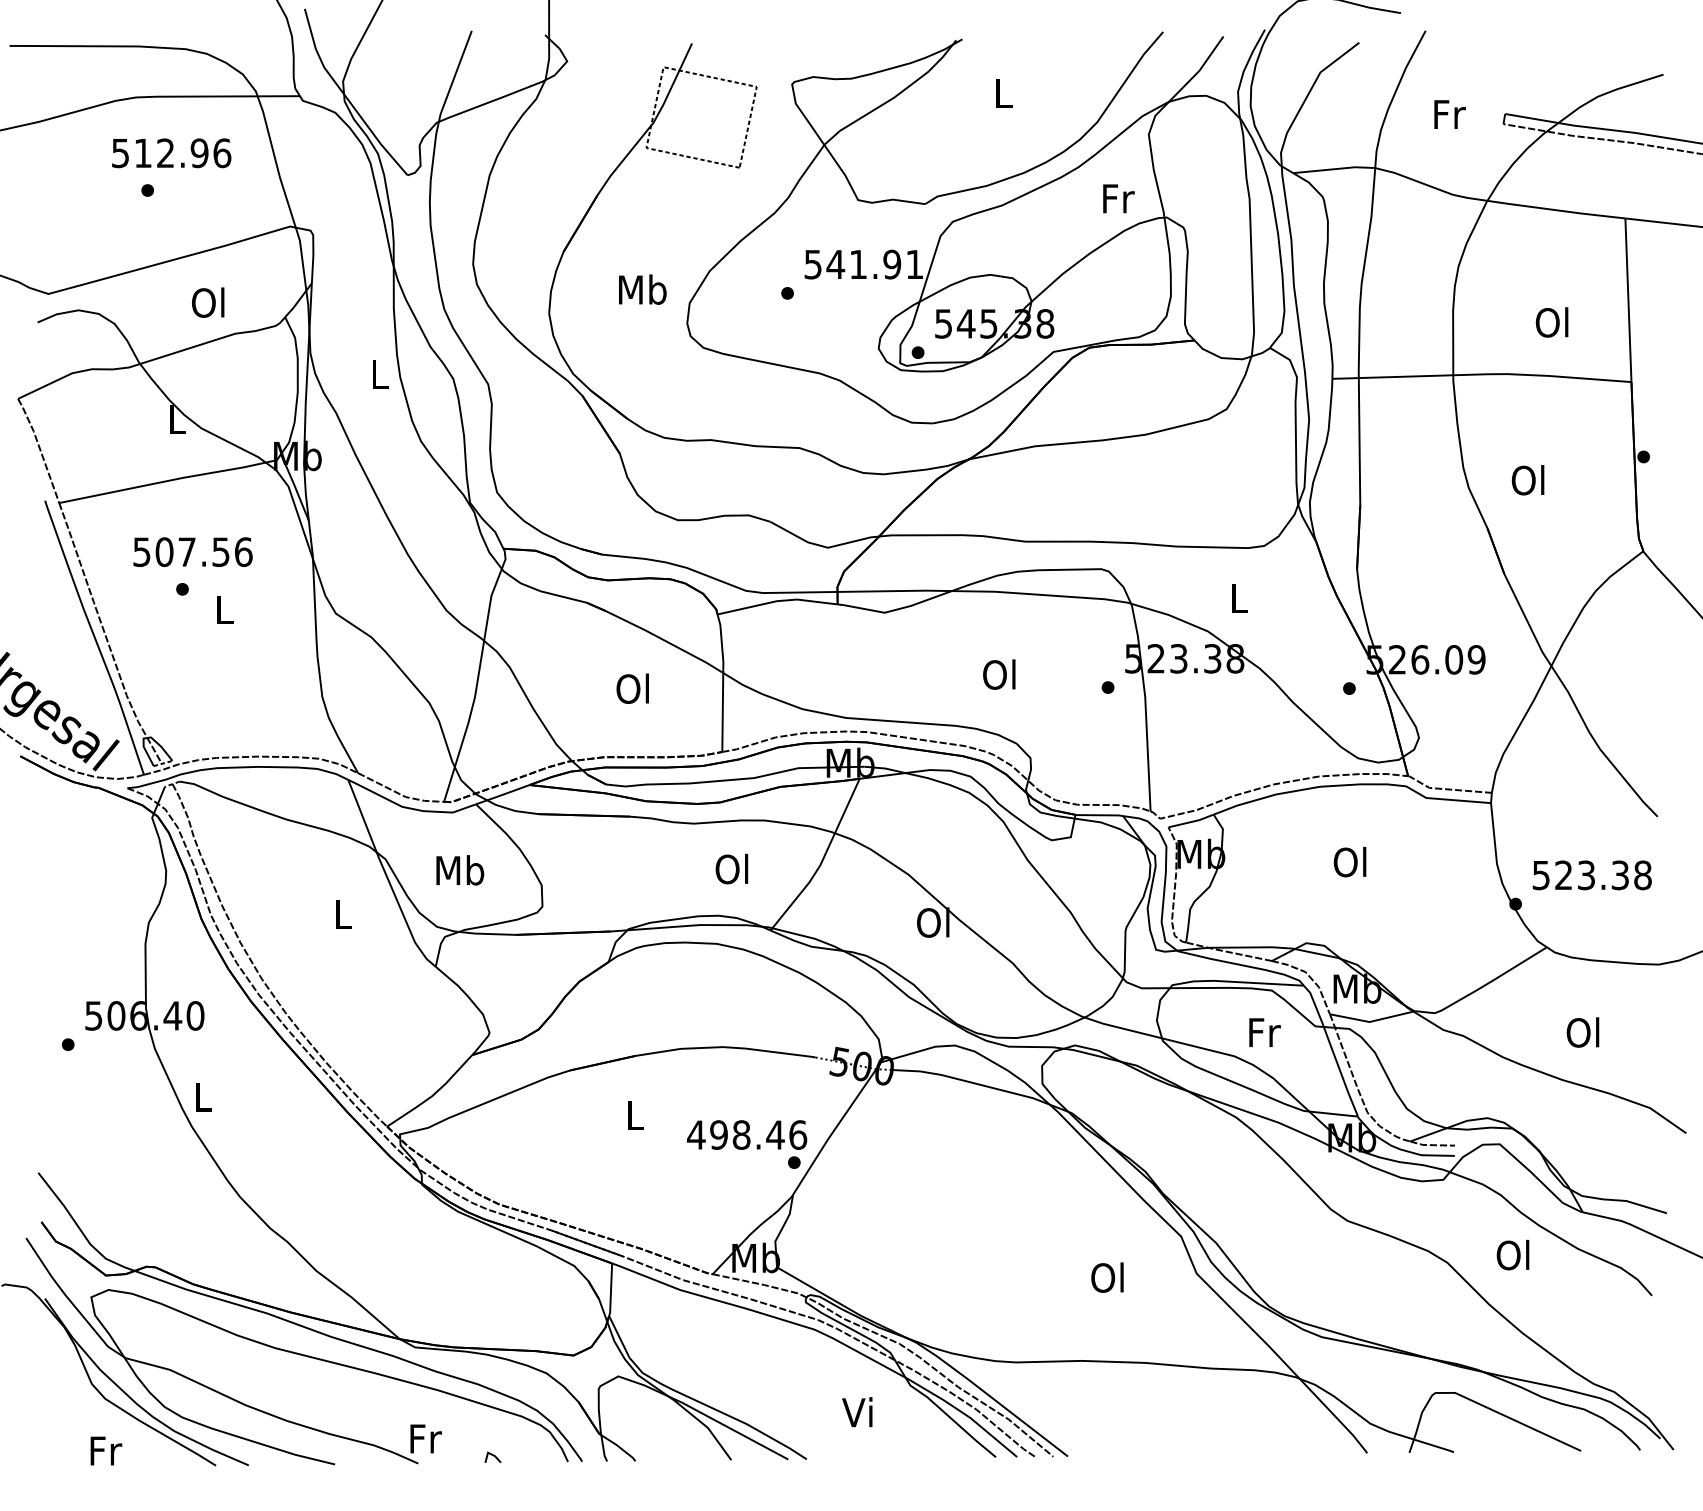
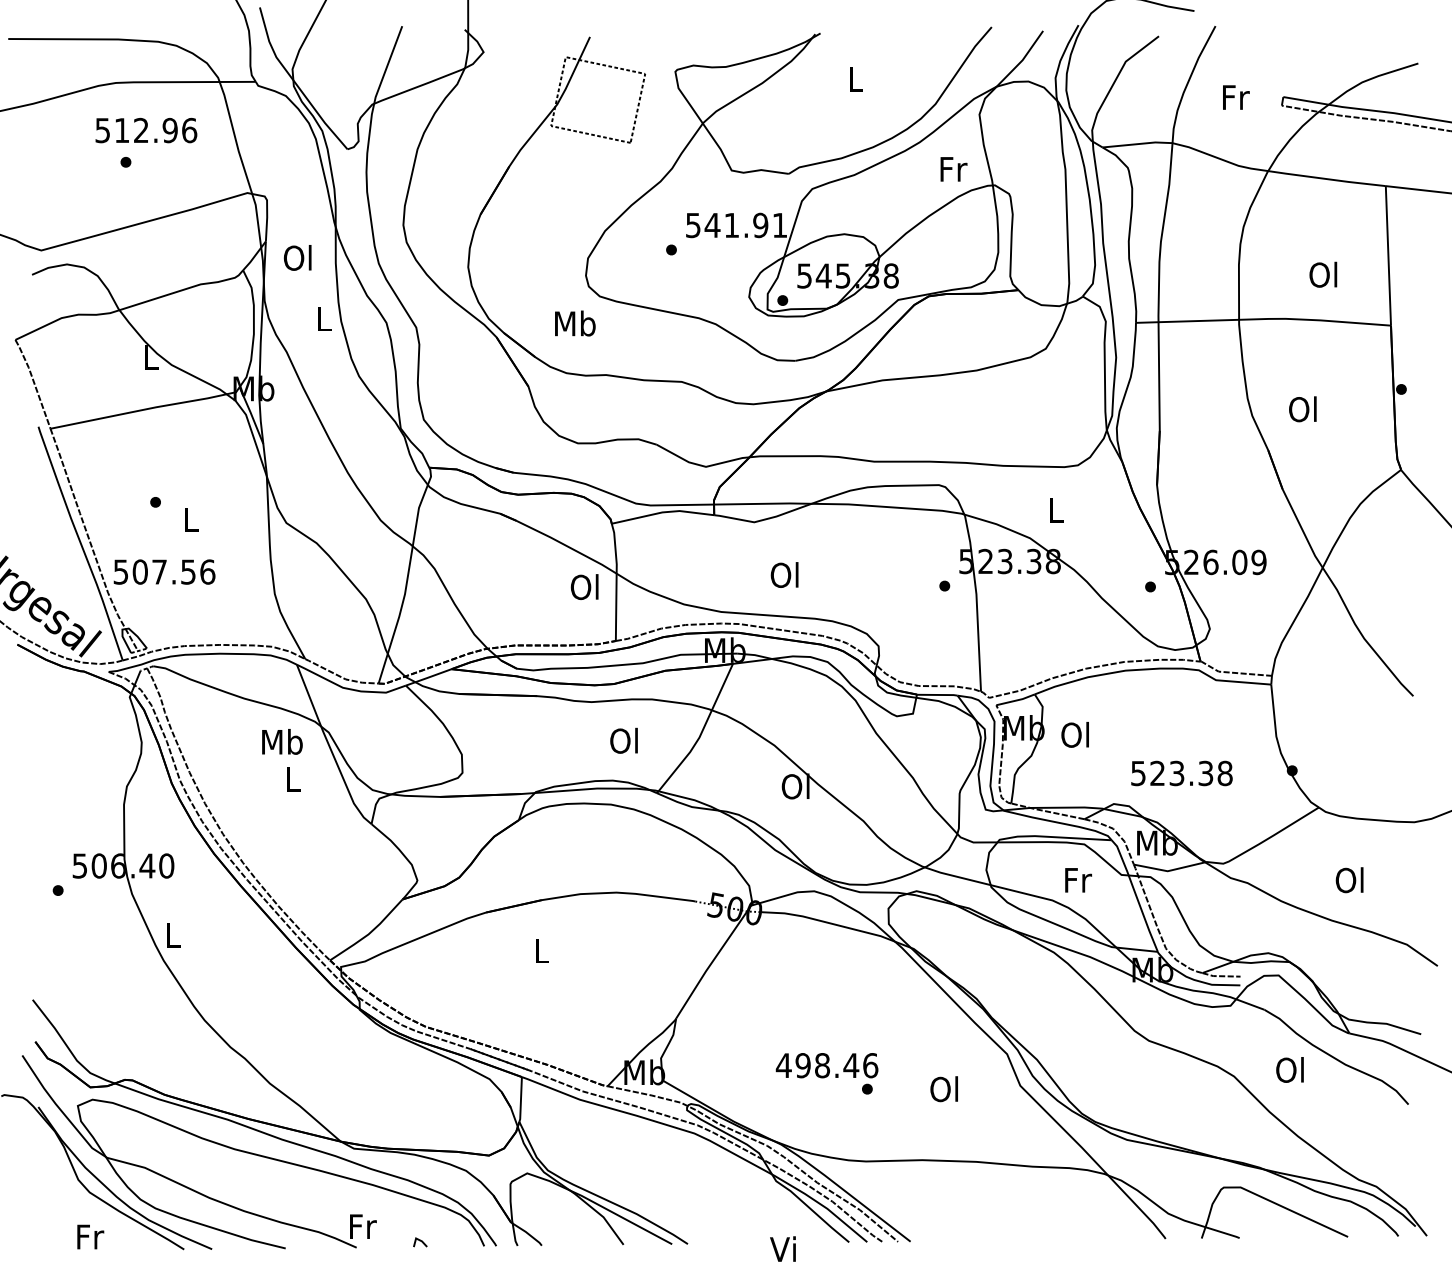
text: (642, 289) -> (575, 323), moved
text: (208, 302) -> (297, 257), moved
text: (192, 551) -> (164, 571), moved
text: (999, 674) -> (784, 574), moved
text: (632, 688) -> (584, 586), moved
text: (1349, 861) -> (1074, 734), moved
text: (460, 870) -> (282, 742), moved
text: (1591, 875) -> (1181, 773), moved
text: (747, 1144) -> (827, 1073), moved
text: (857, 1412) -> (783, 1249), moved

